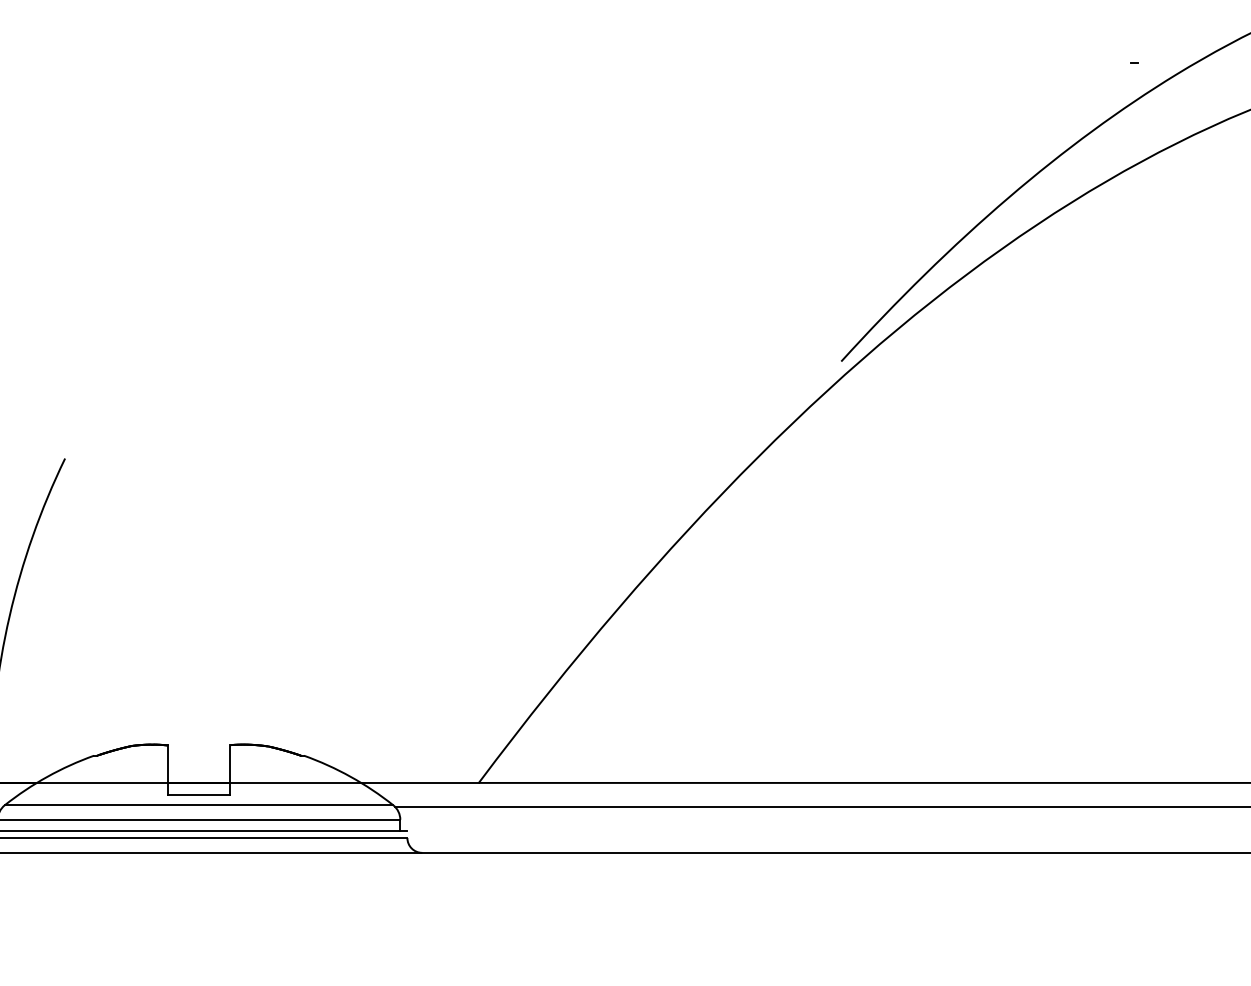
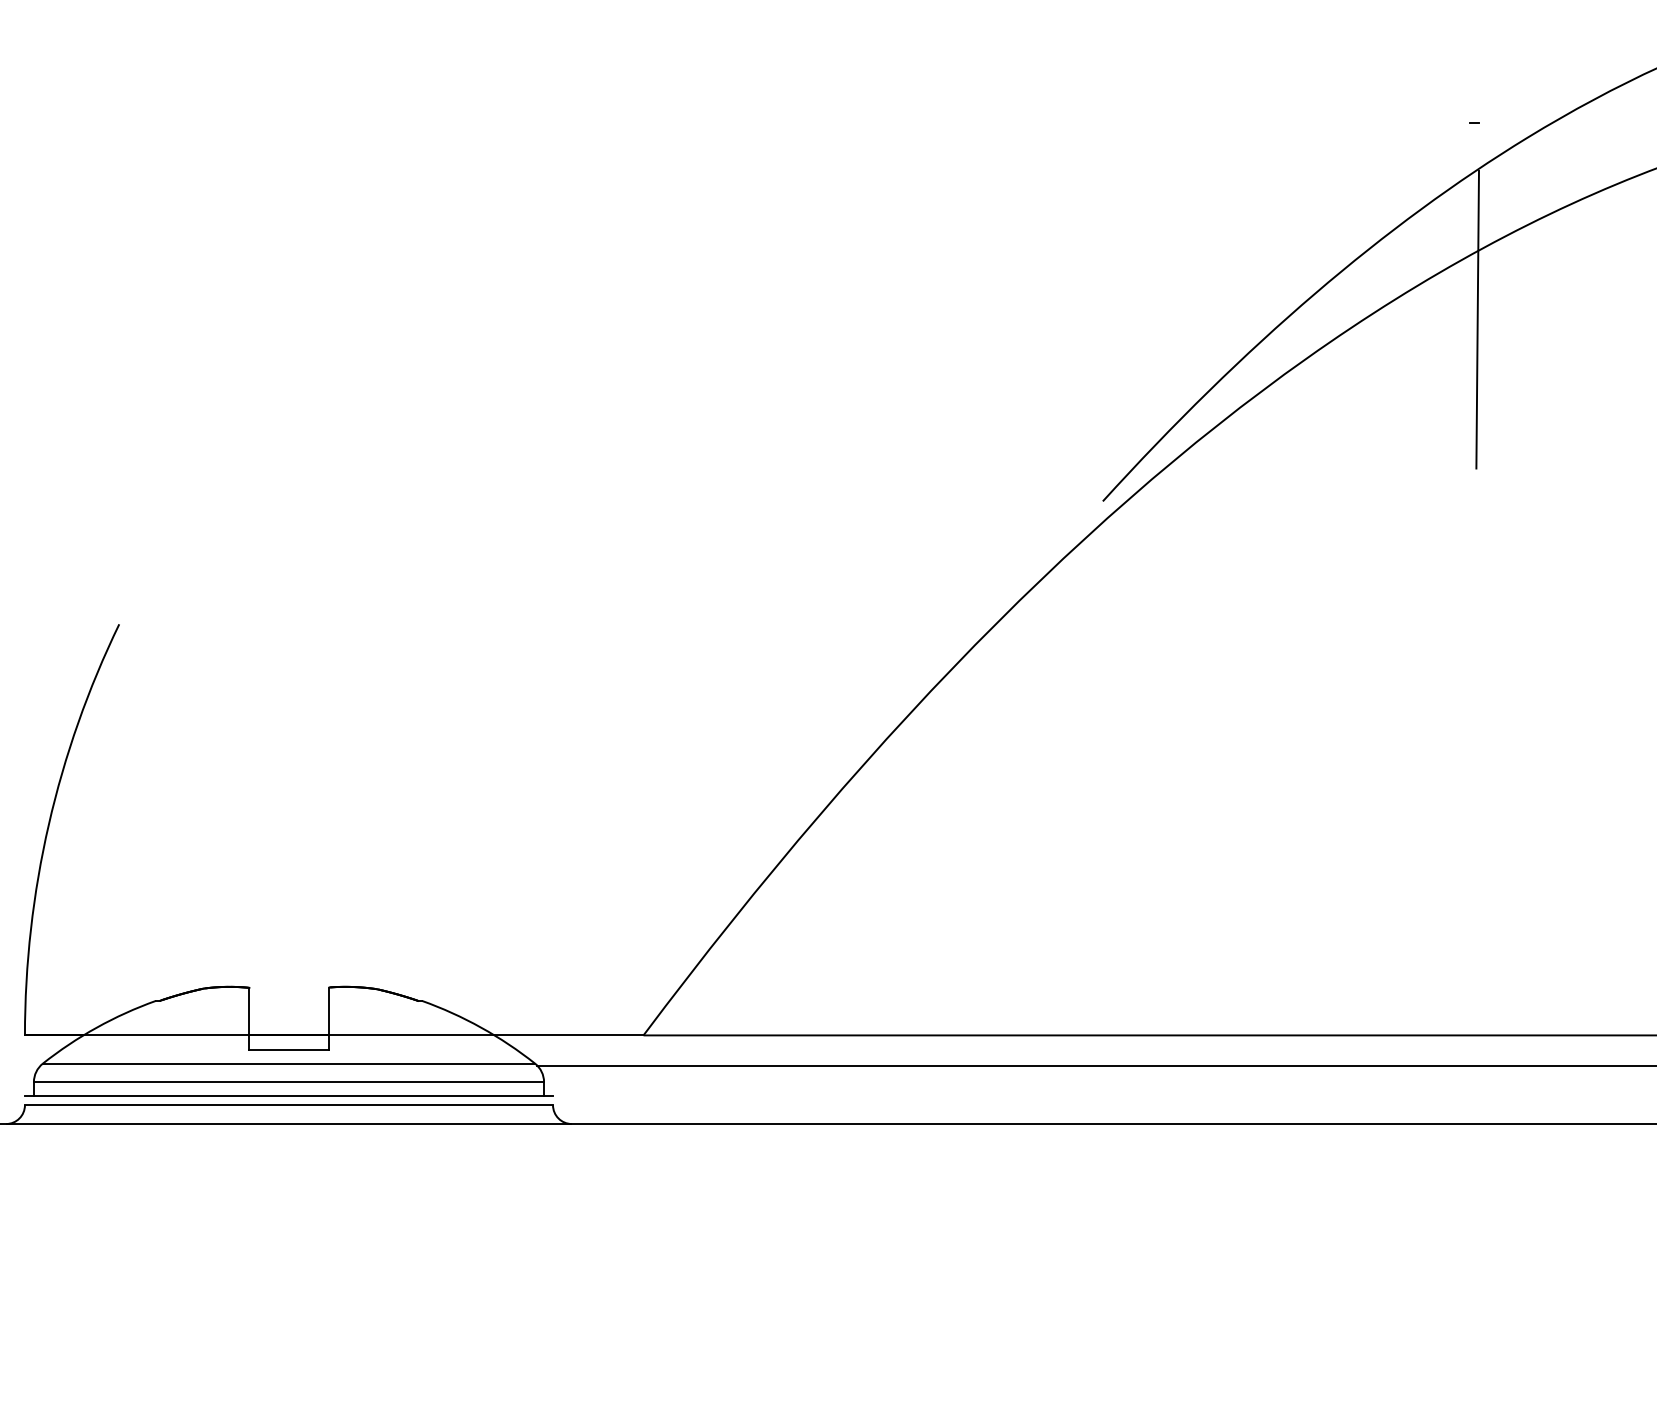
line: (1136, 218) -> (1477, 319), added

